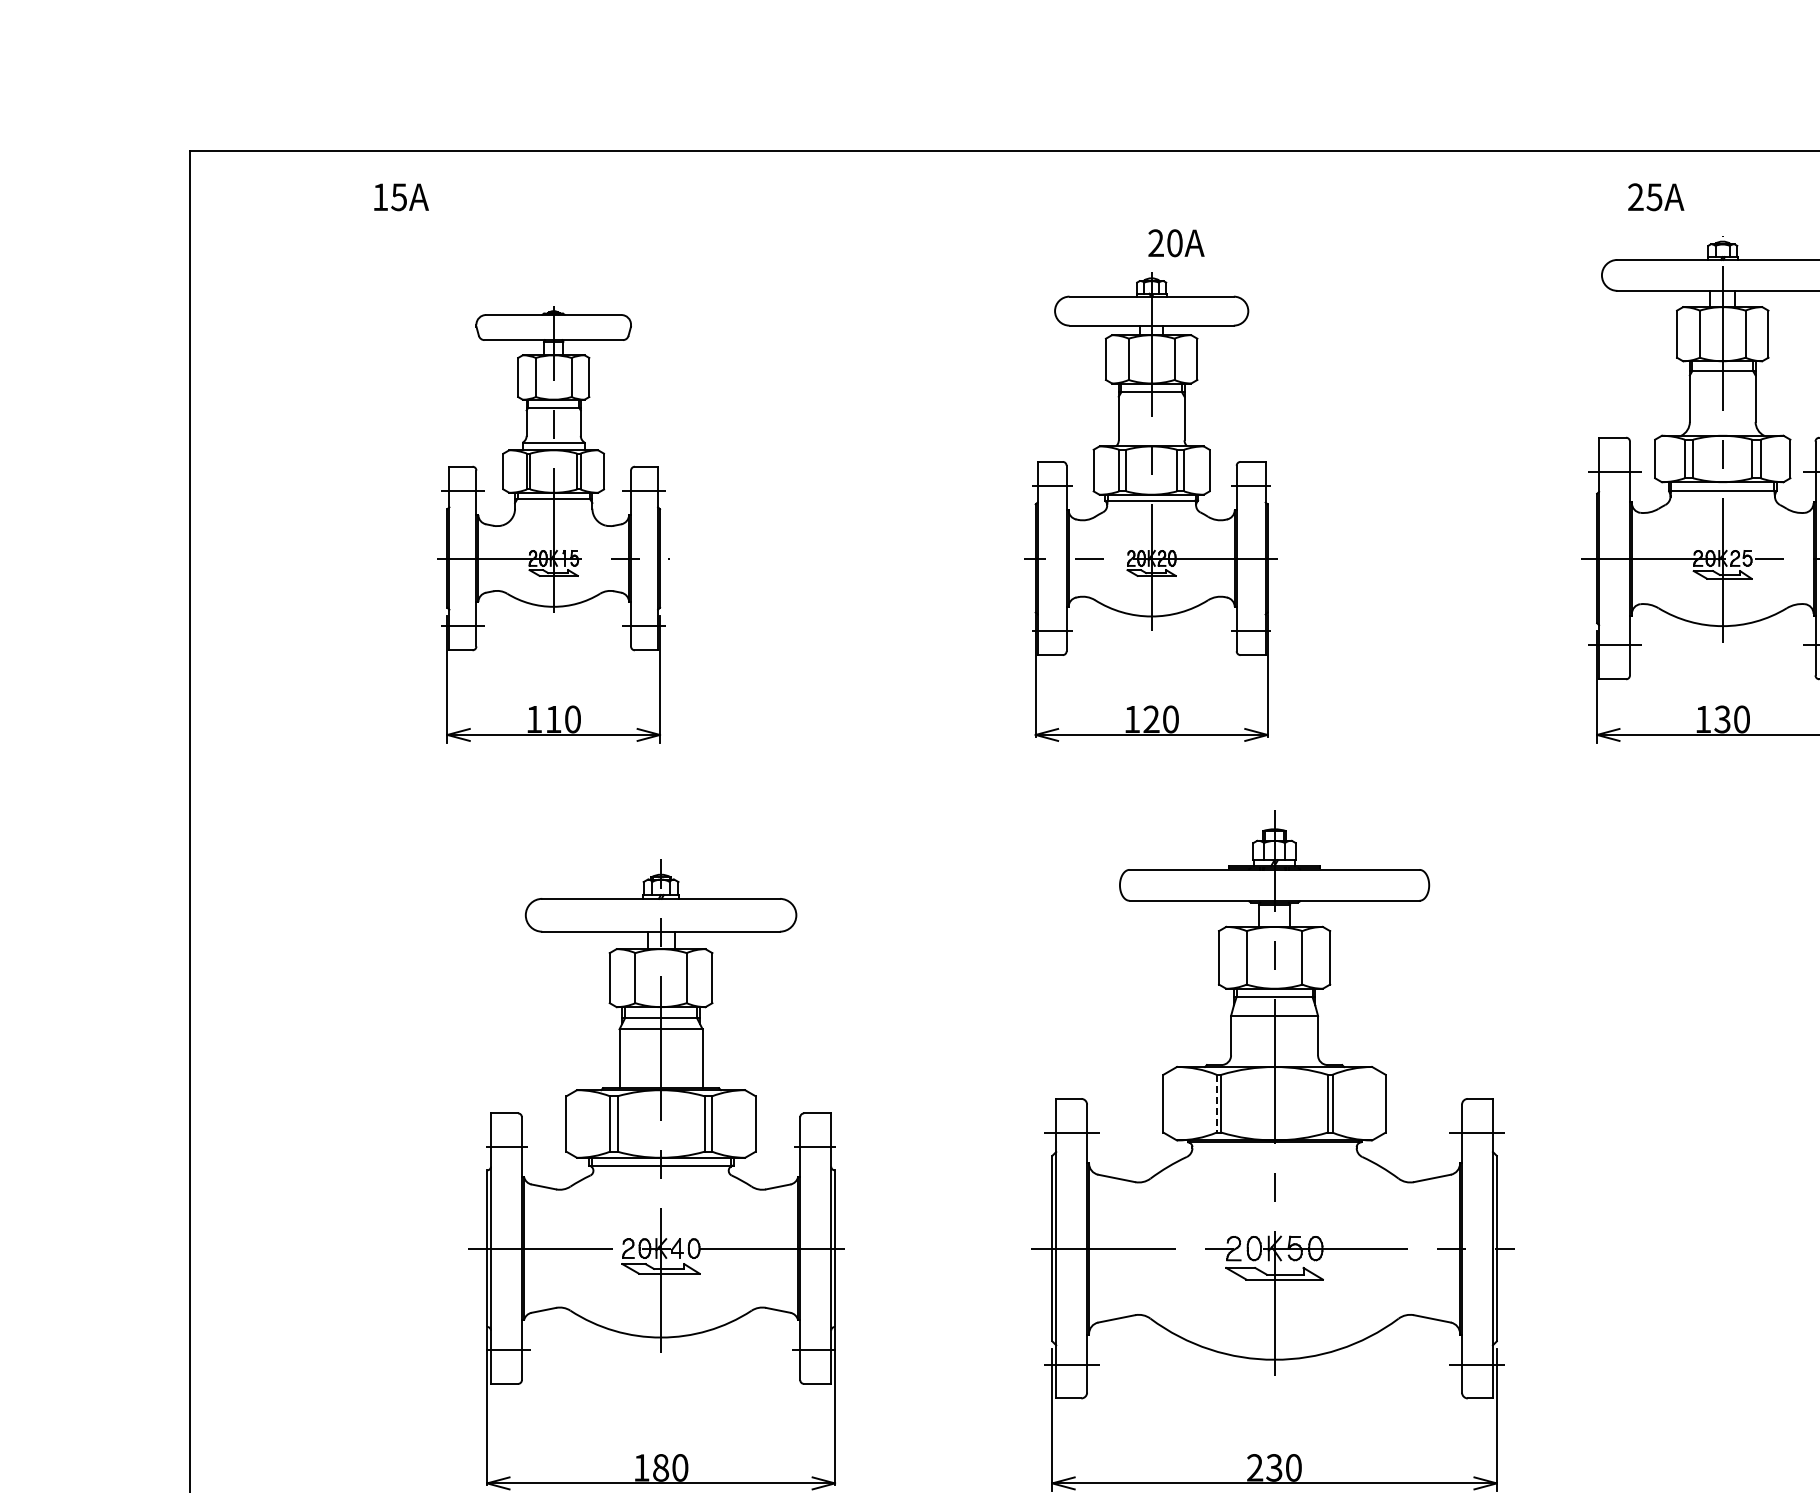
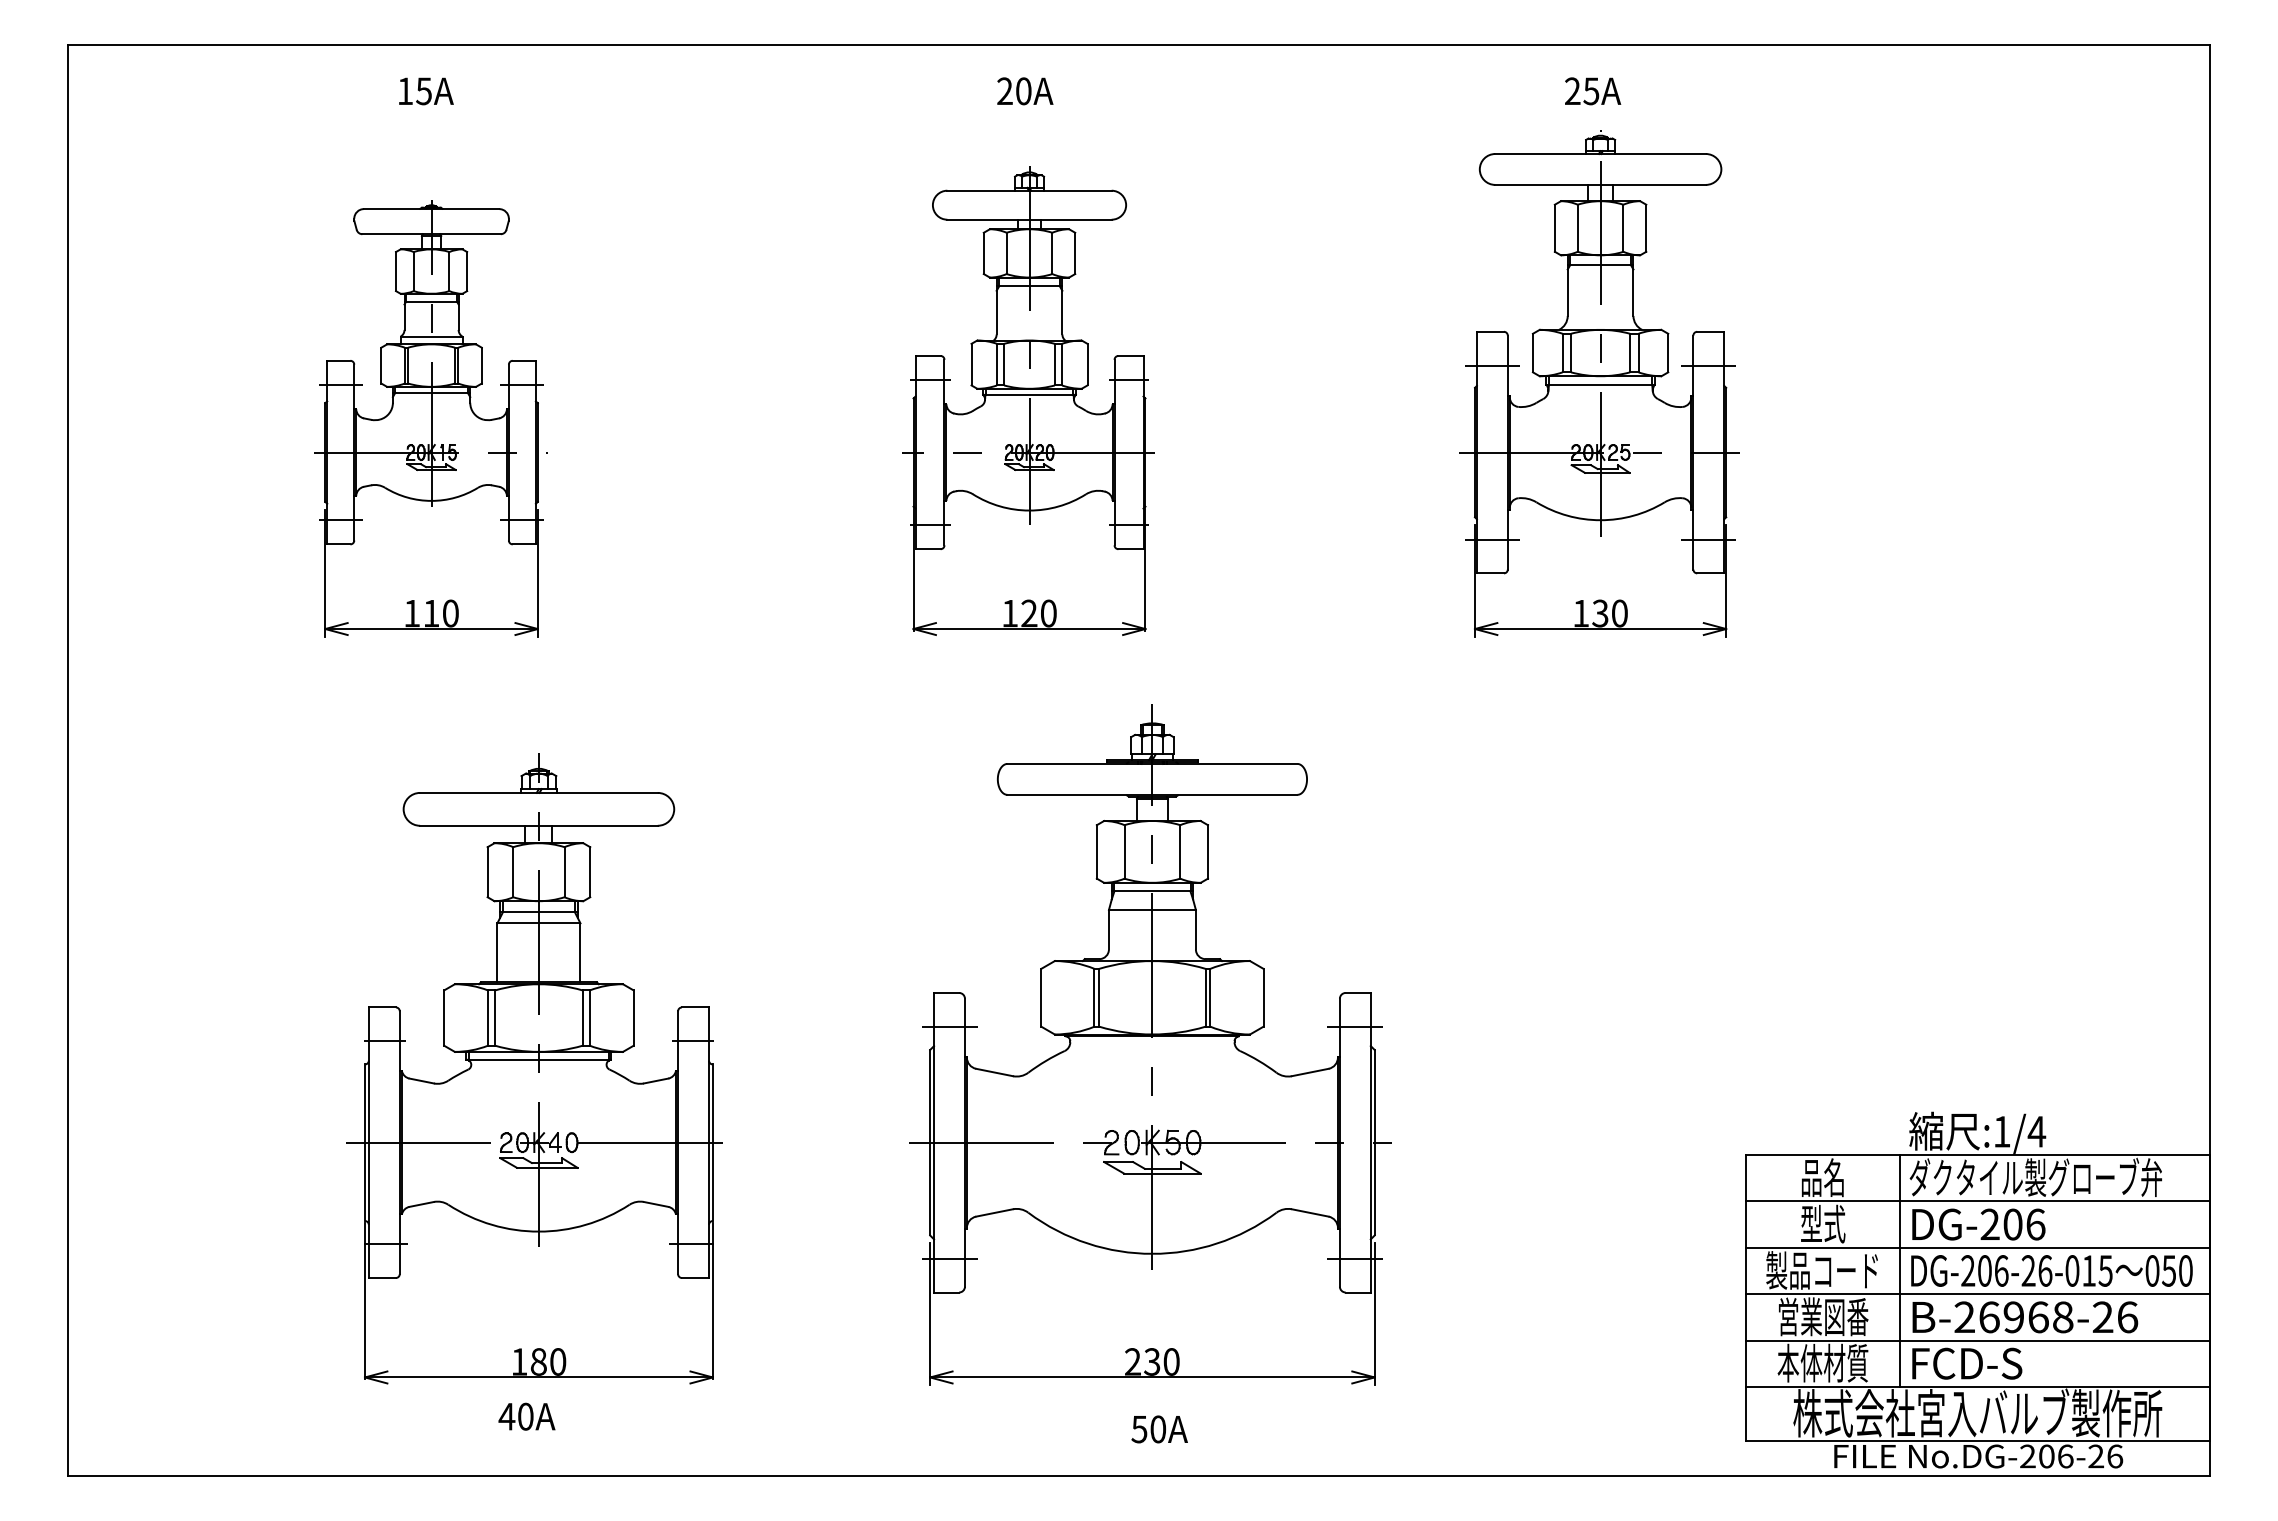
text: (401, 197) -> (426, 91), moved
text: (1656, 197) -> (1593, 91), moved
text: (1176, 243) -> (1025, 91), moved
line: (1216, 1103) -> (1094, 997), dashed -> solid

